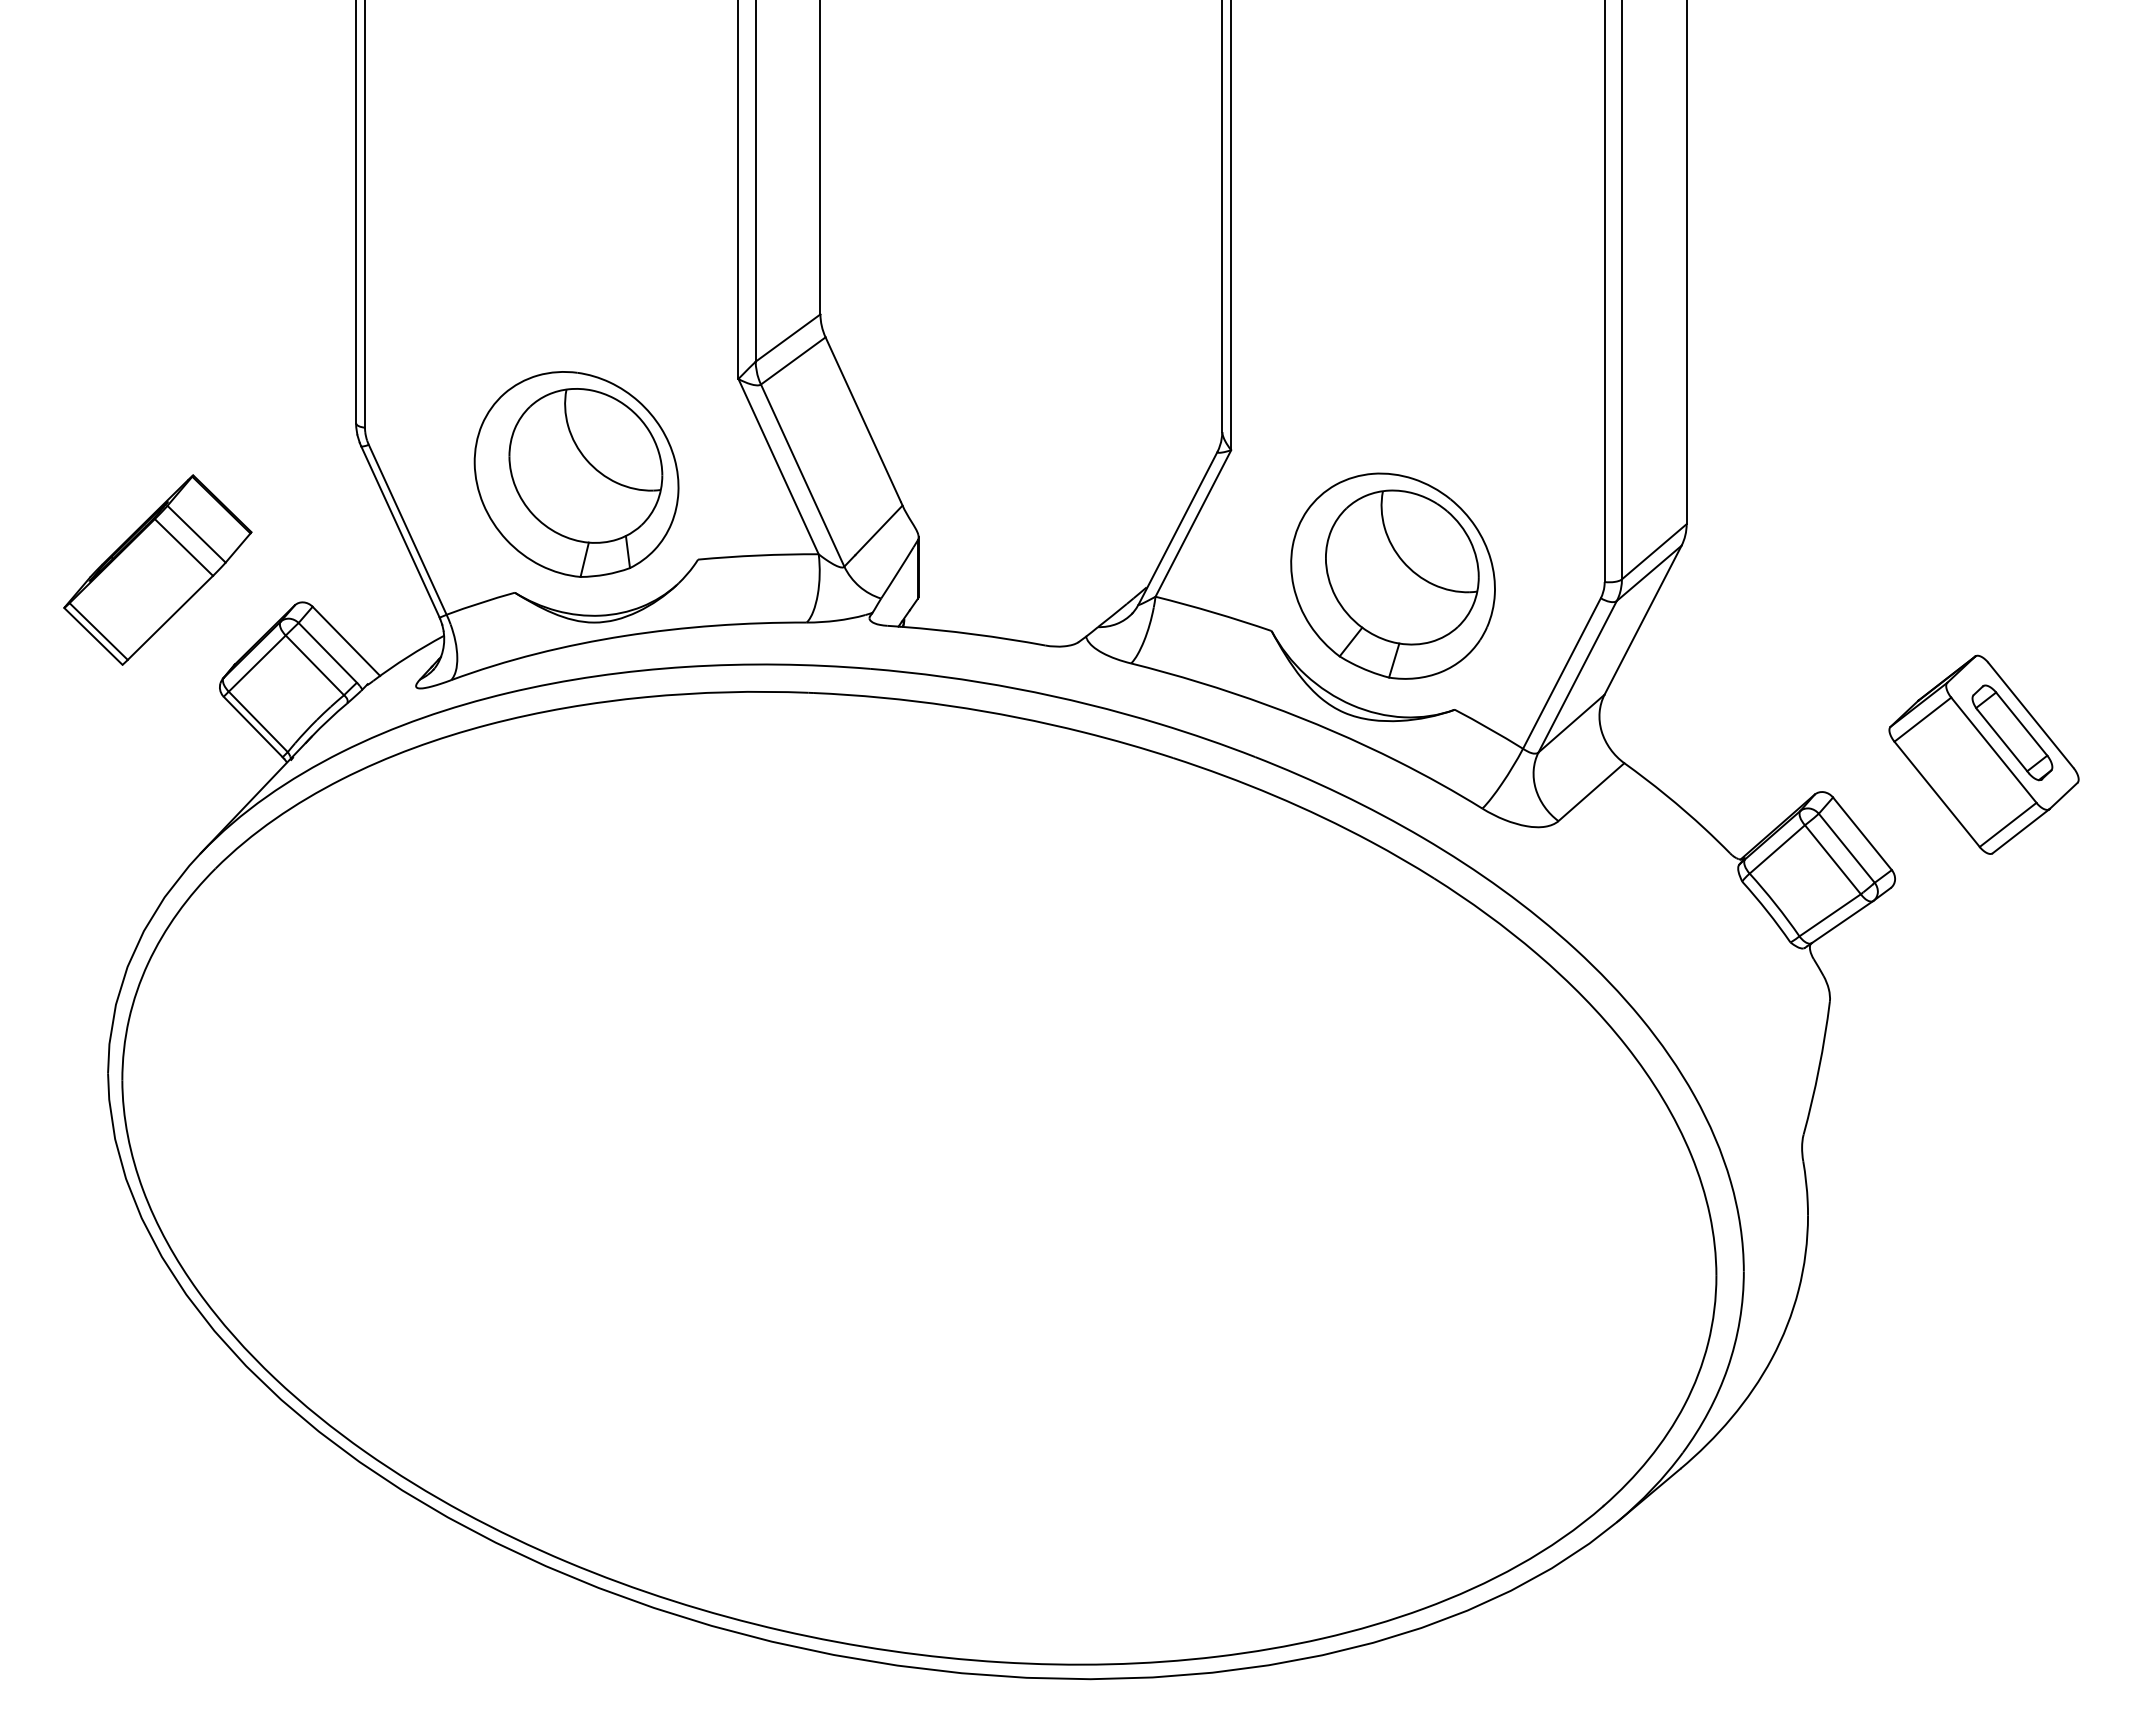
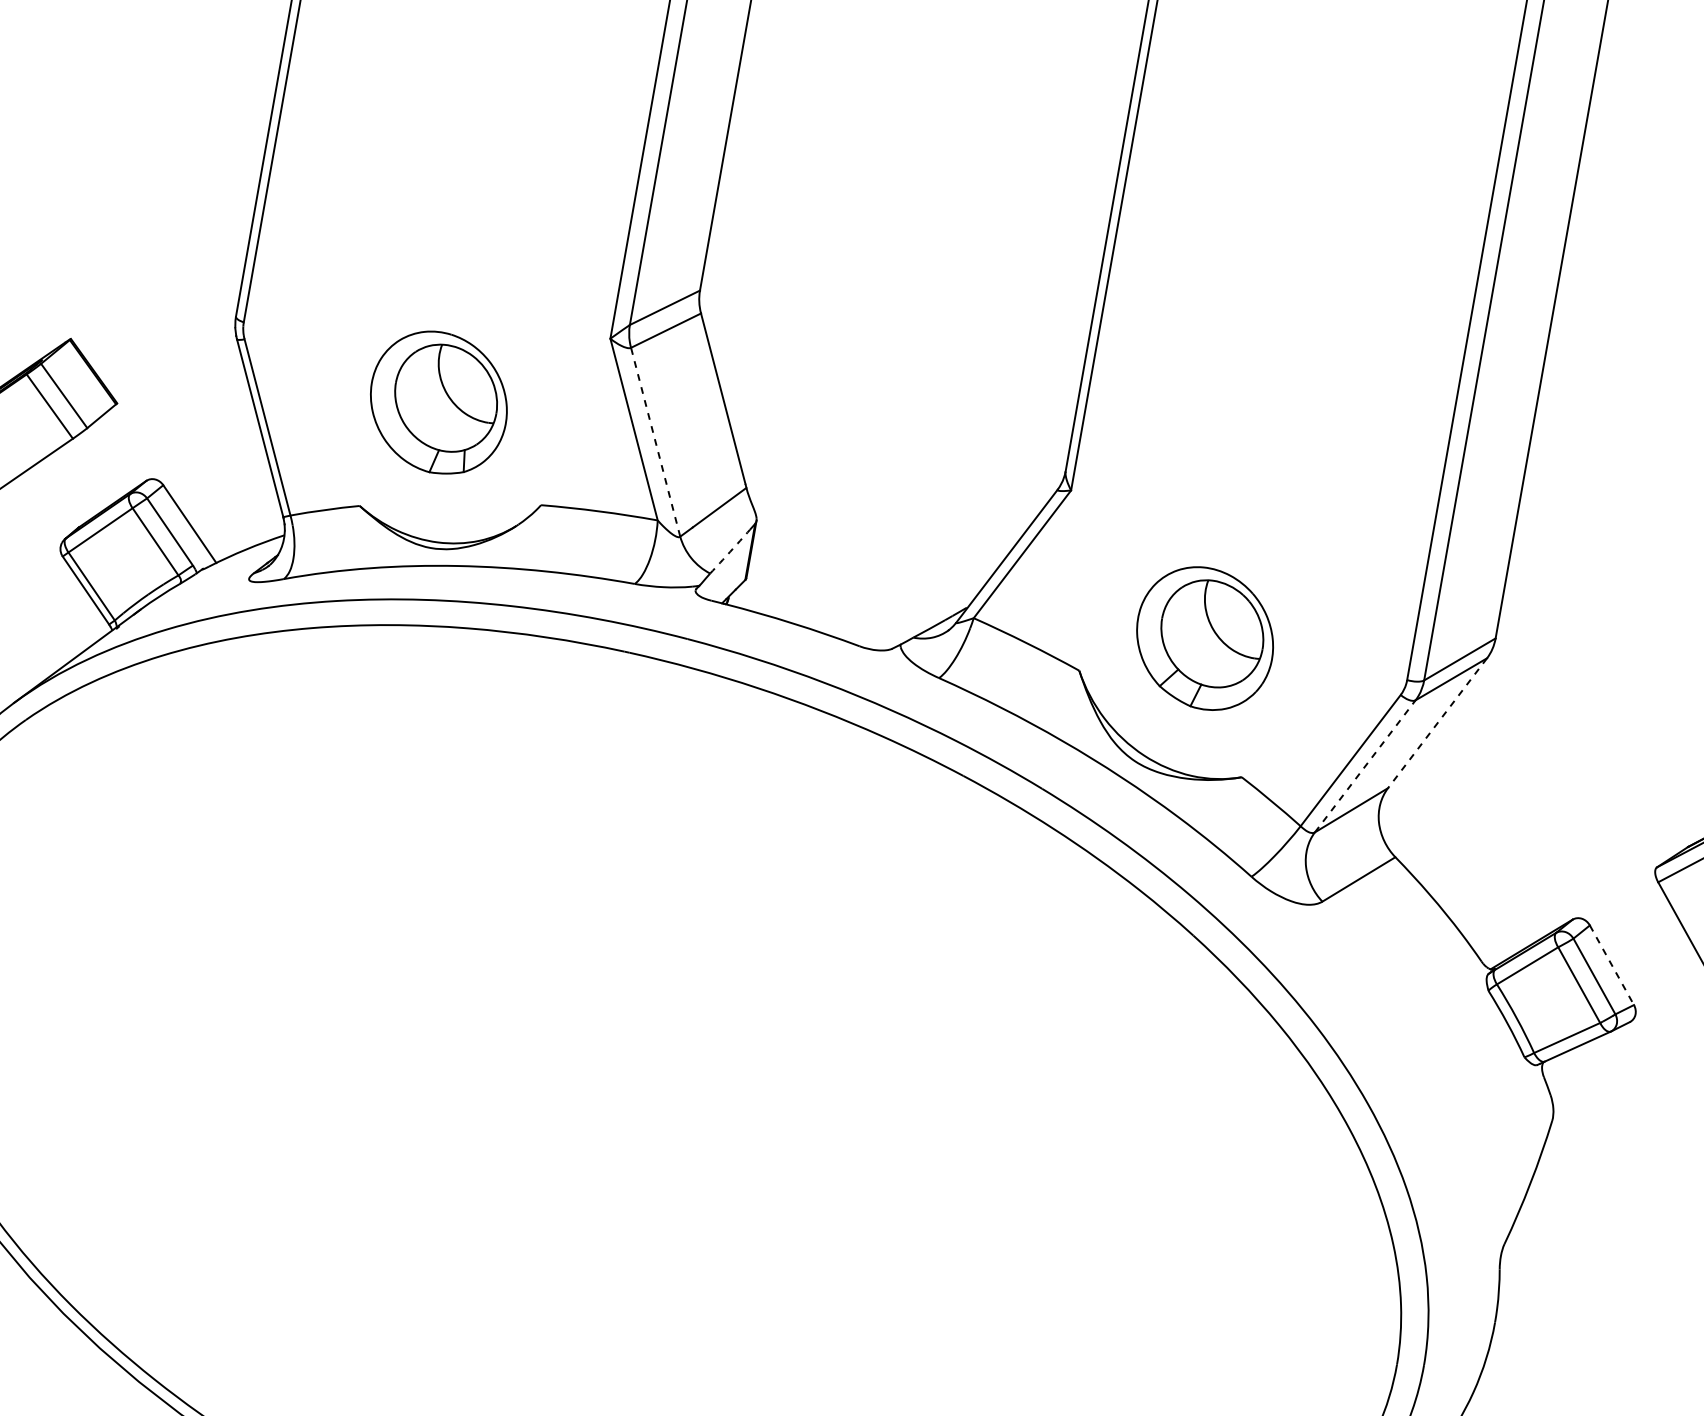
part: (576, 474) -> (438, 402), size x0.7
line: (802, 475) -> (655, 442), solid -> dashed
arc: (897, 573) -> (730, 552), solid -> dashed
part: (1392, 575) -> (1204, 637), size x0.7
line: (1643, 620) -> (1437, 723), solid -> dashed
line: (1577, 676) -> (1365, 766), solid -> dashed
line: (1862, 833) -> (1612, 964), solid -> dashed

